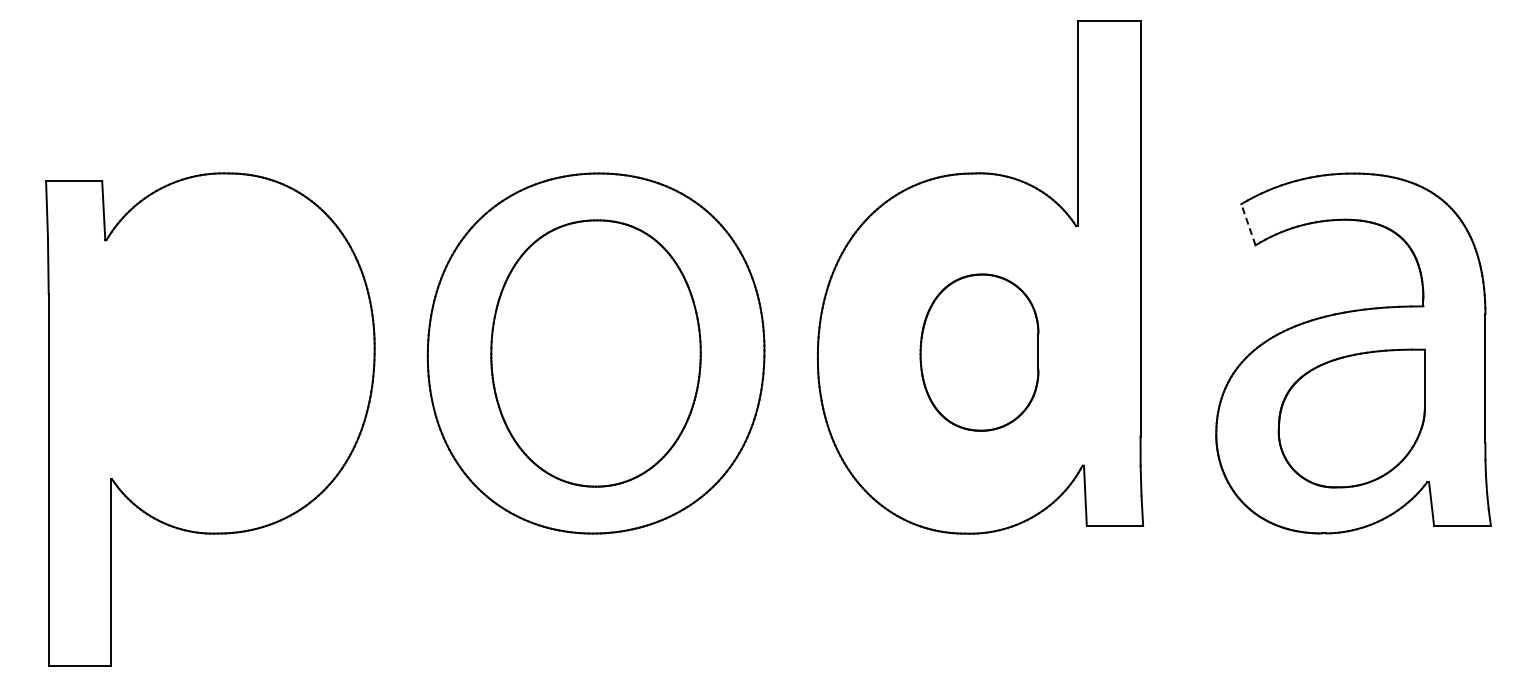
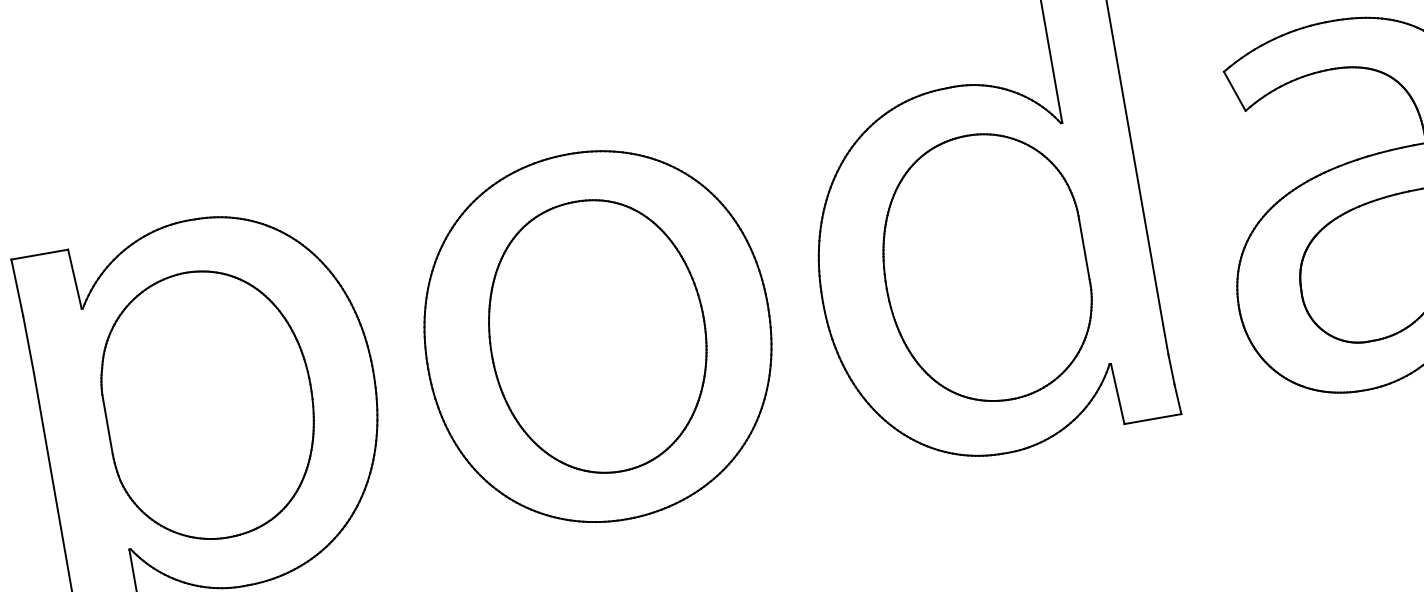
line: (1248, 224) -> (1234, 91), dashed -> solid
part: (979, 352) -> (985, 267), size x1.67
part: (211, 353) -> (209, 404), added

